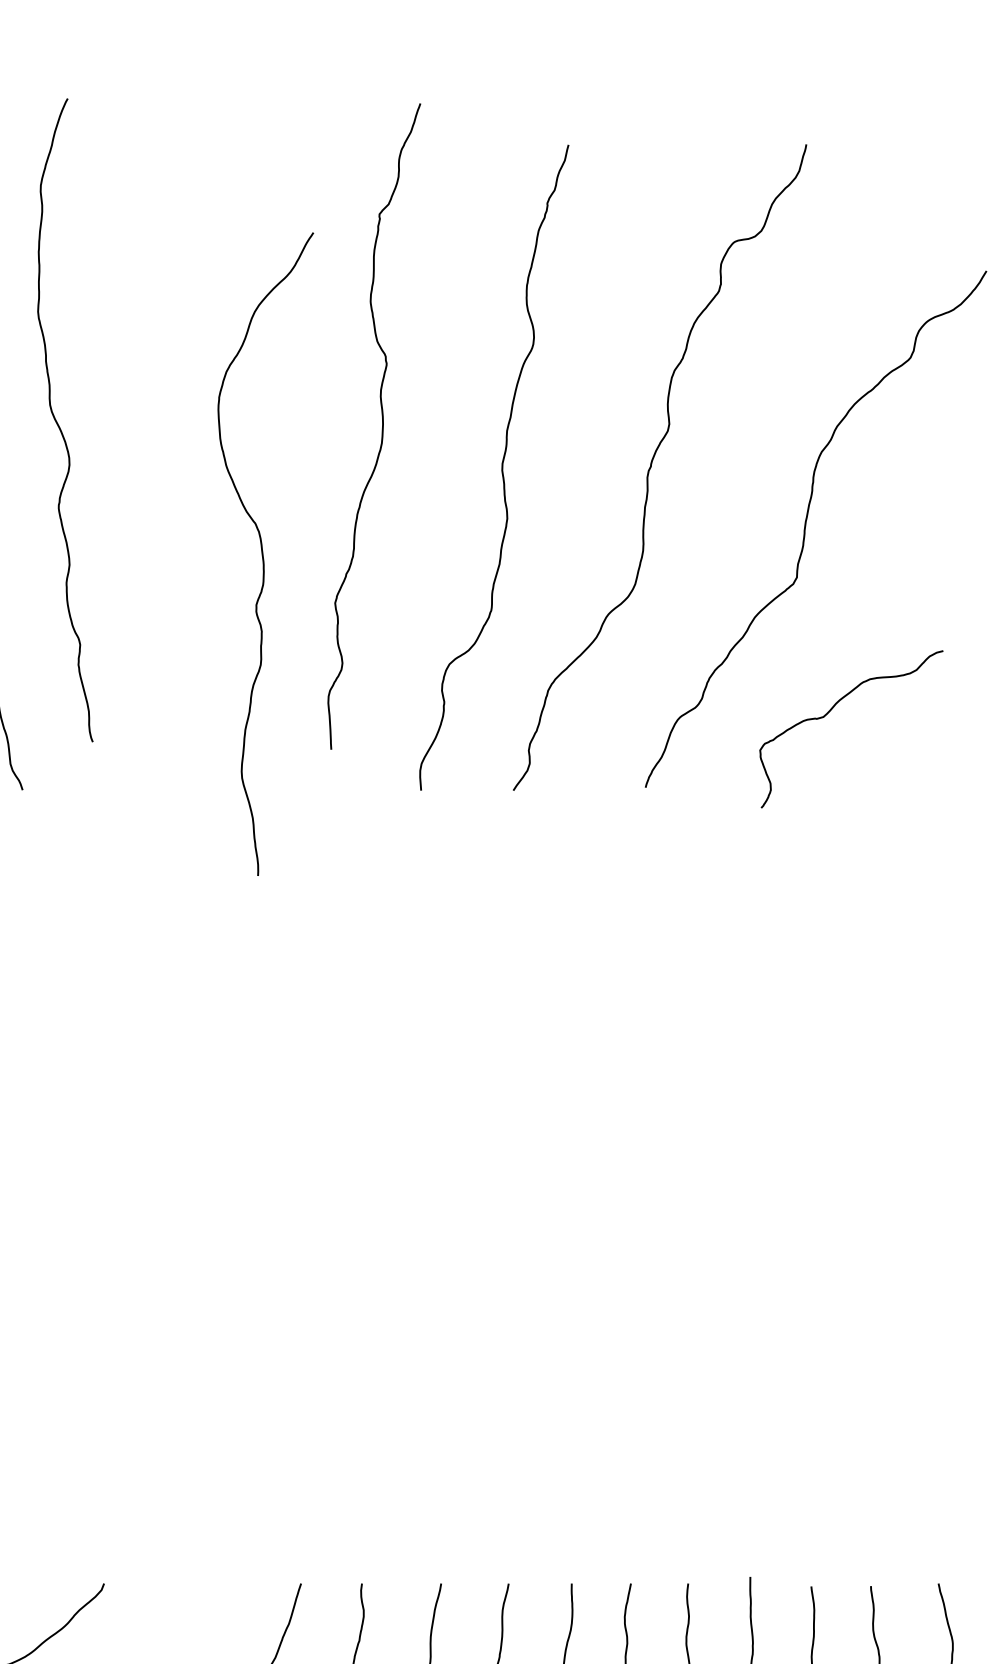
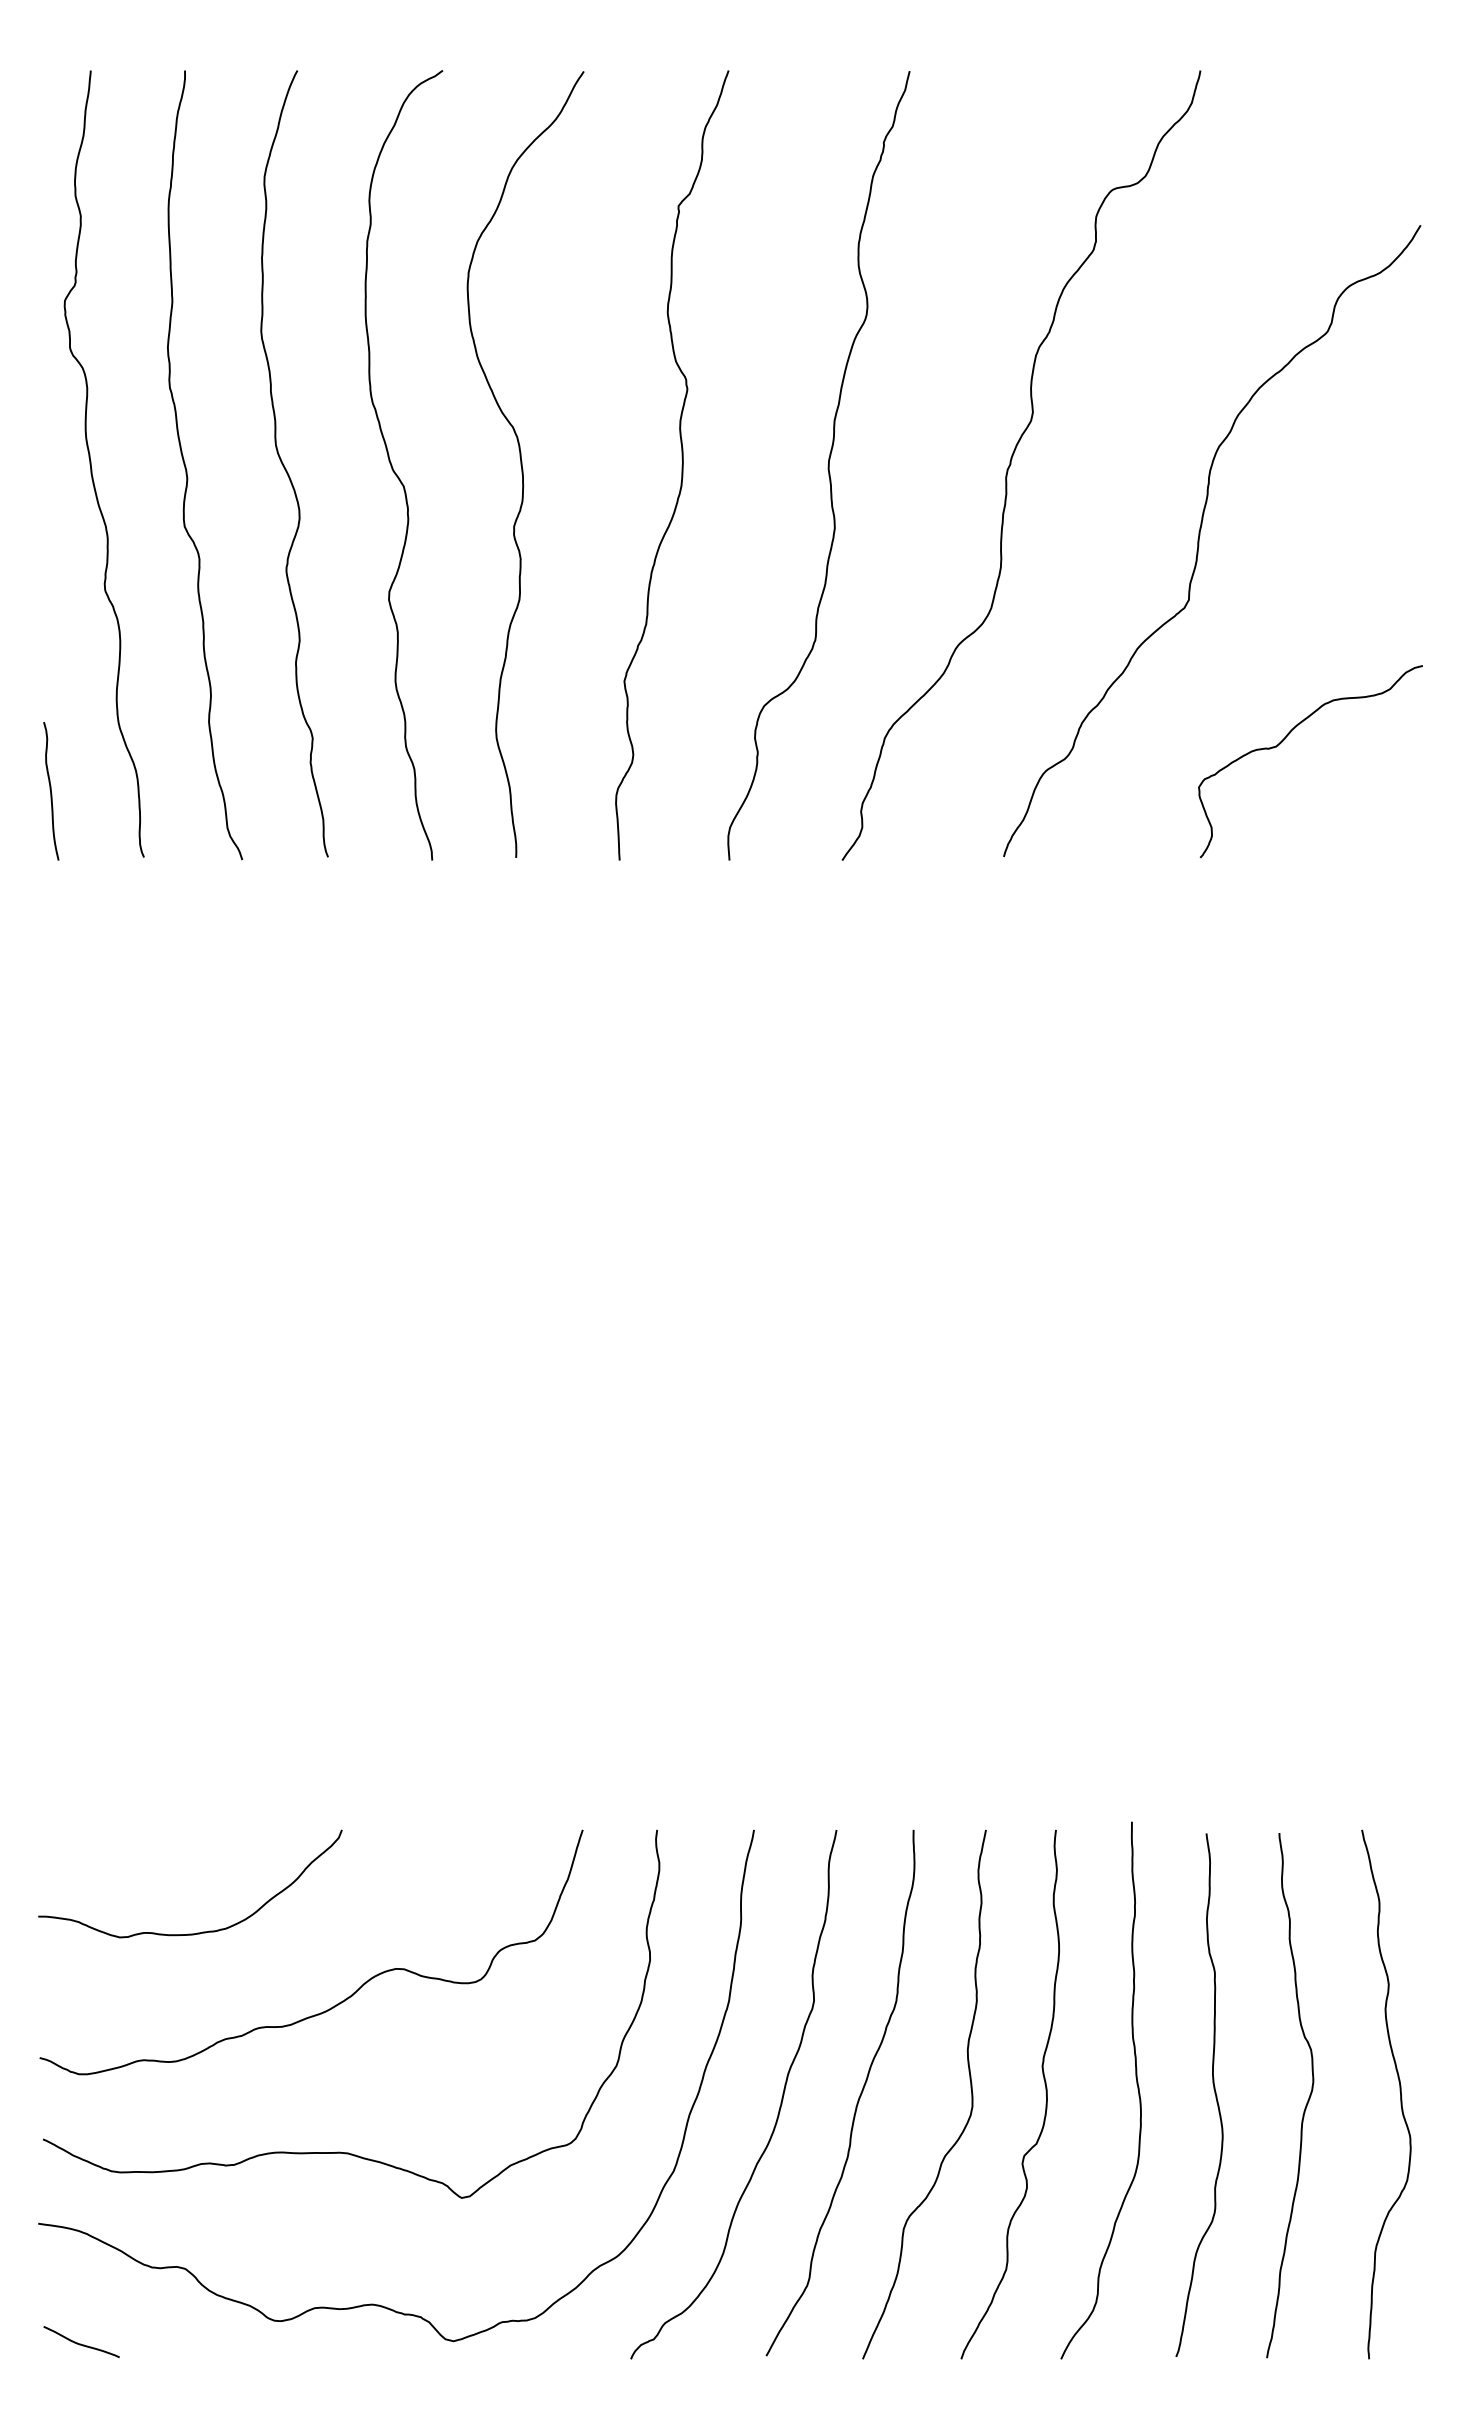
curve: (57, 423) -> (285, 467), moved
curve: (381, 426) -> (681, 465), moved
curve: (146, 469) -> (393, 467), added
curve: (263, 554) -> (522, 464), moved
curve: (830, 711) -> (1285, 739), moved

